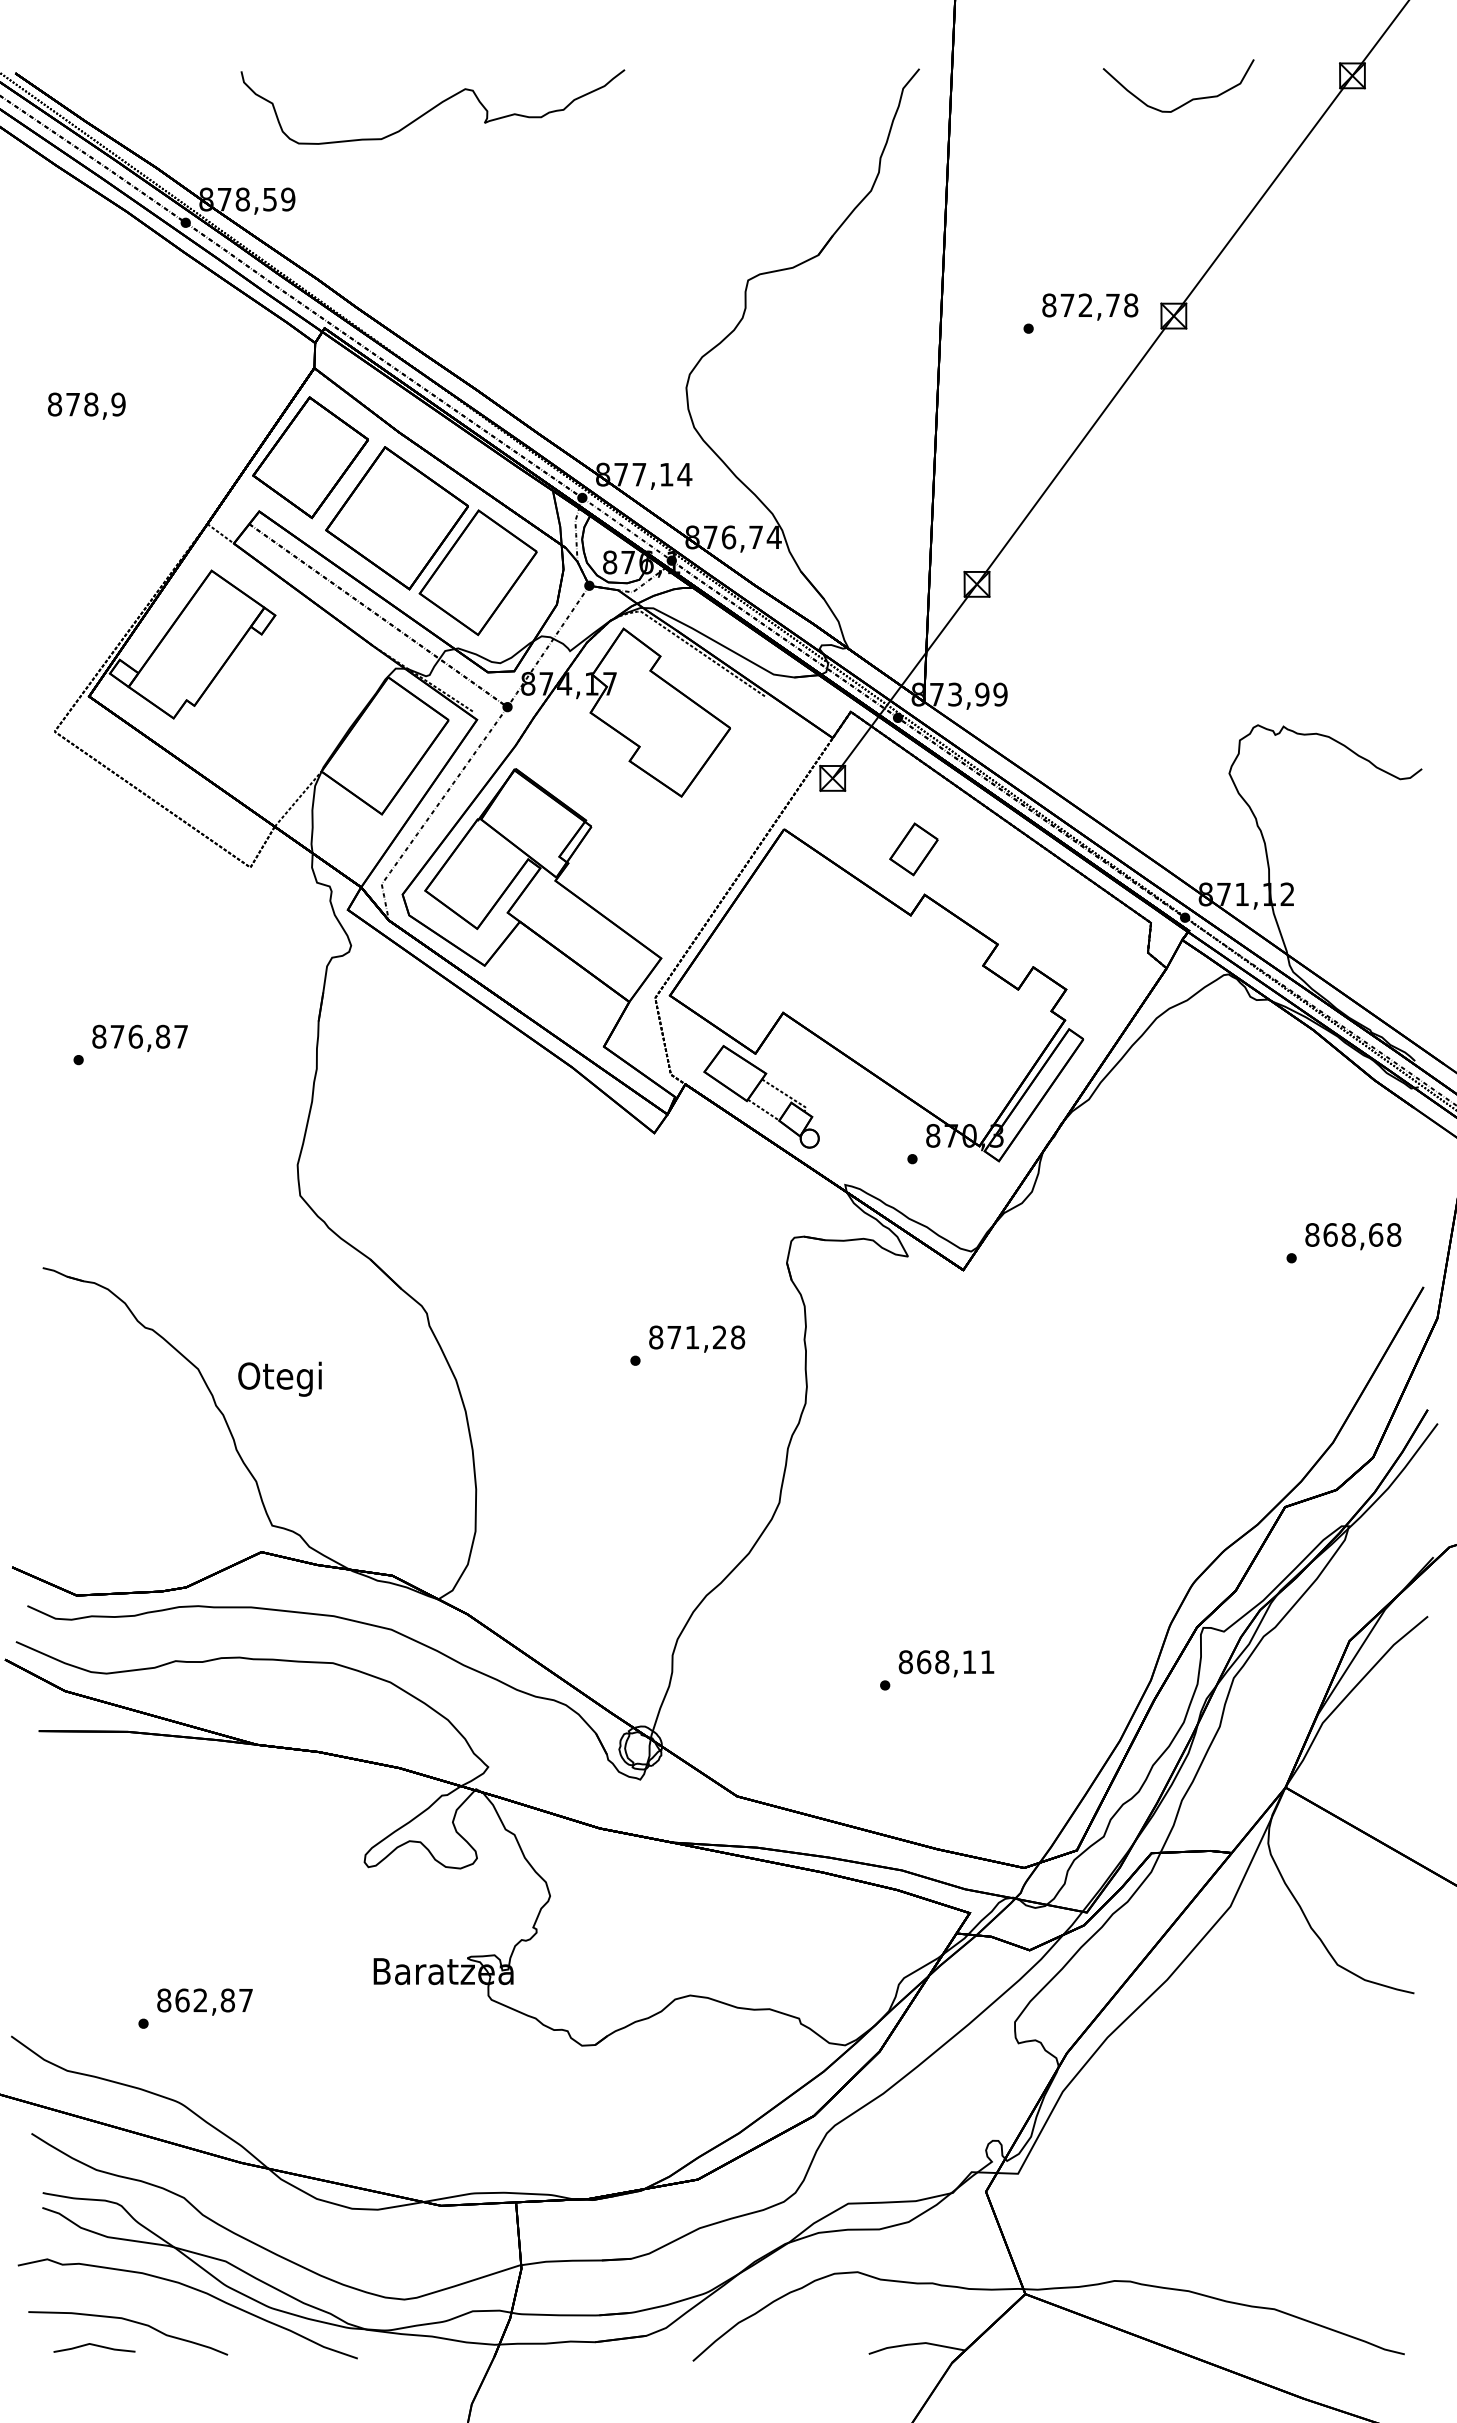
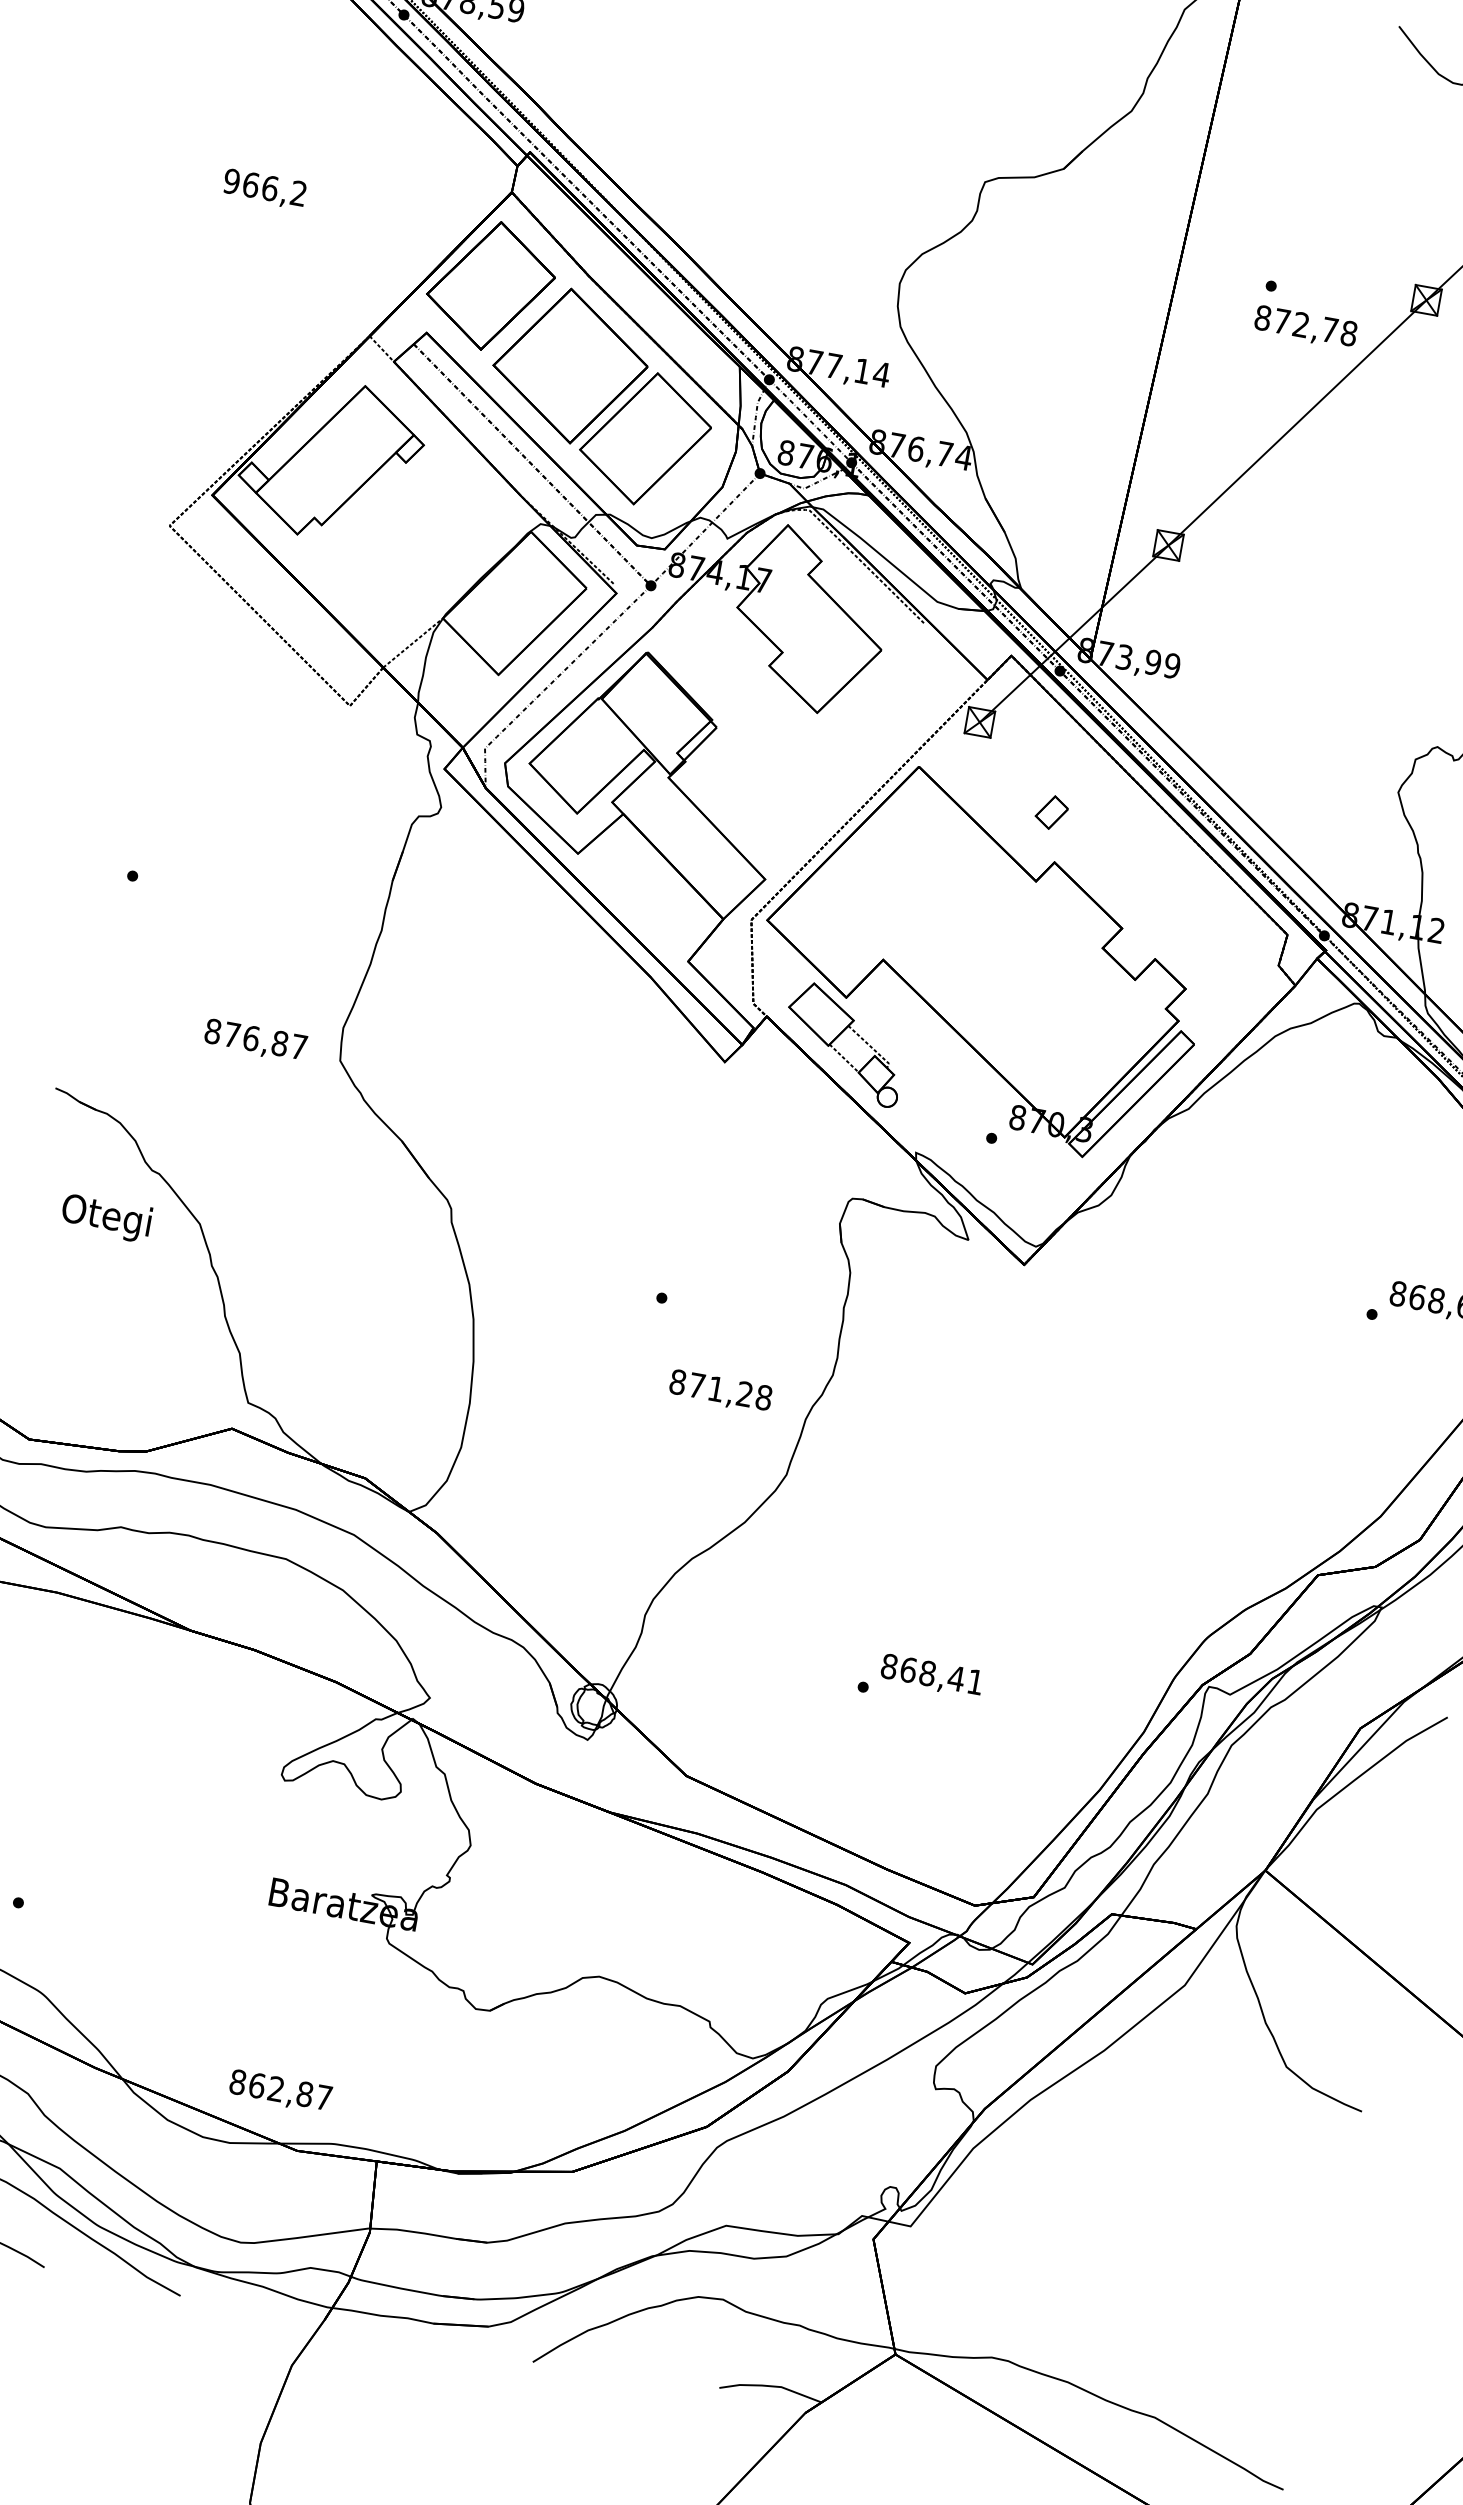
text: (1090, 306) -> (1306, 326), moved
text: (86, 404) -> (265, 187), 878,9 -> 966,2
part: (913, 849) -> (1051, 812), size x0.6
text: (139, 1037) -> (255, 1039), moved
text: (697, 1338) -> (721, 1391), moved
text: (279, 1378) -> (105, 1217), moved
text: (968, 1661) -> (955, 1677), 868,11 -> 868,41
text: (204, 2001) -> (280, 2090), moved

